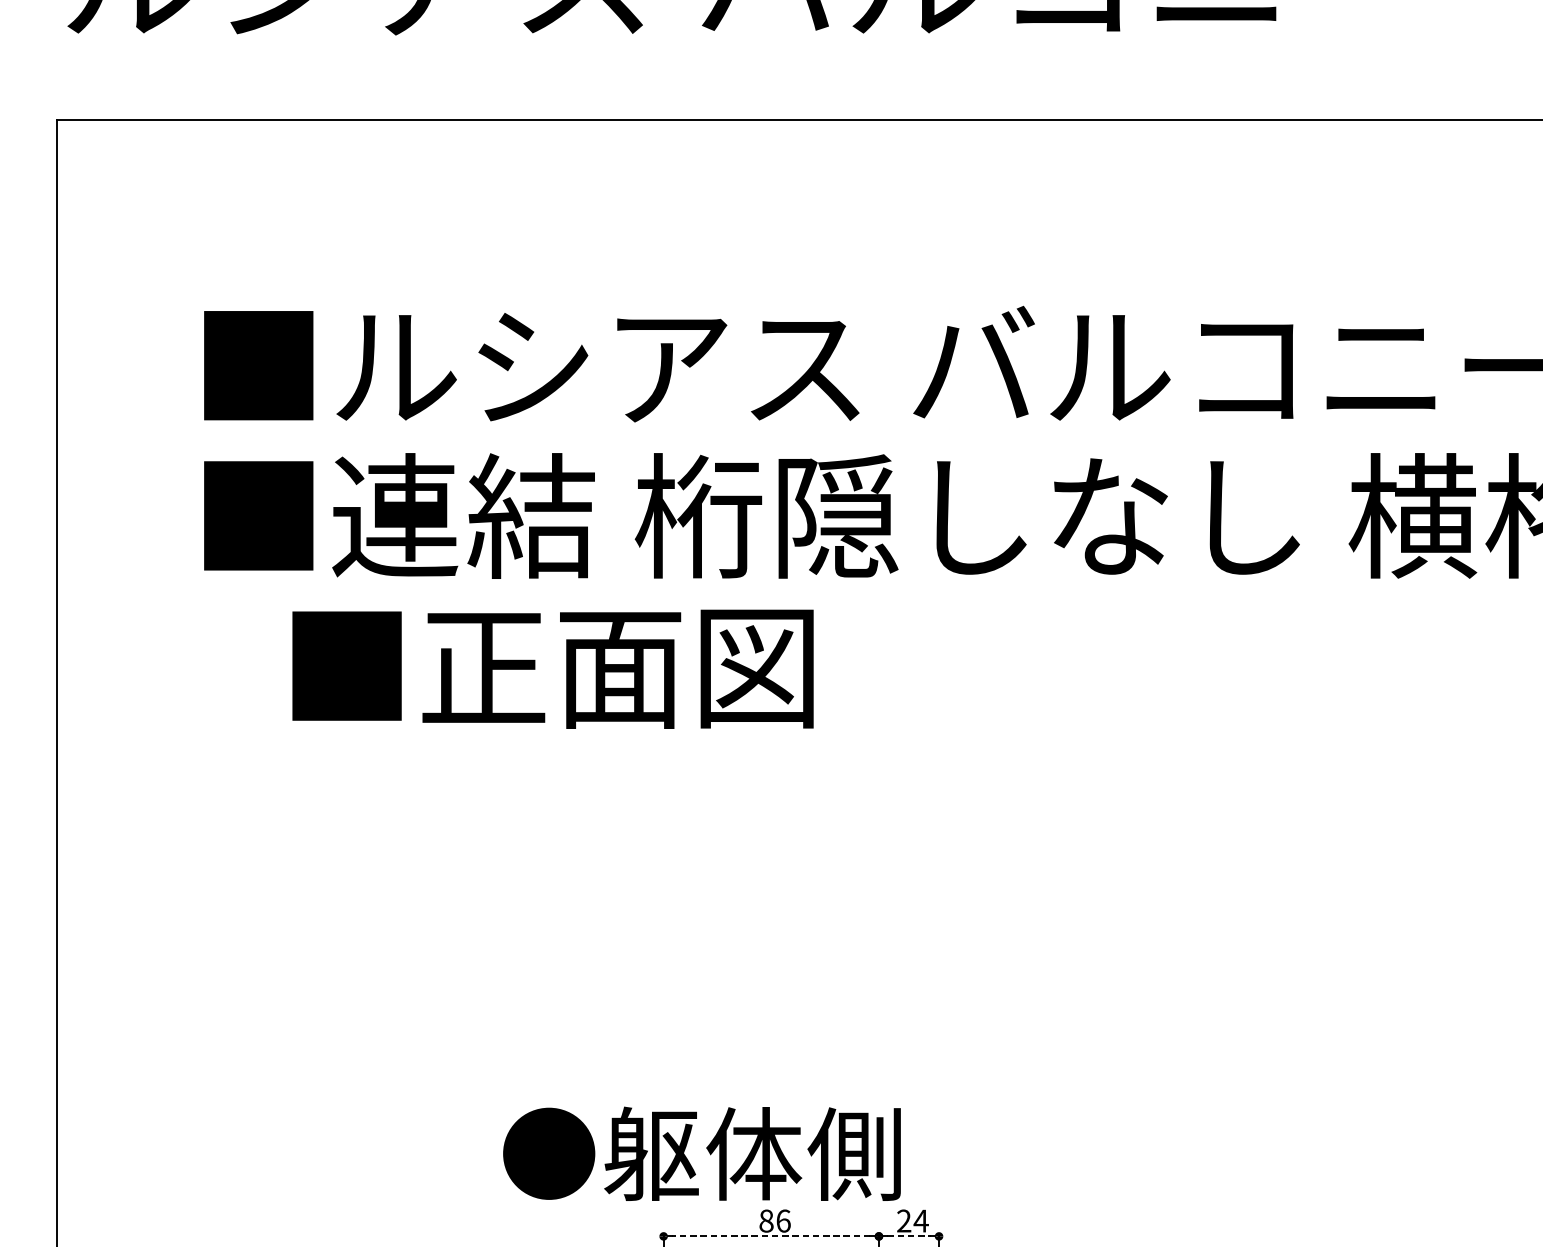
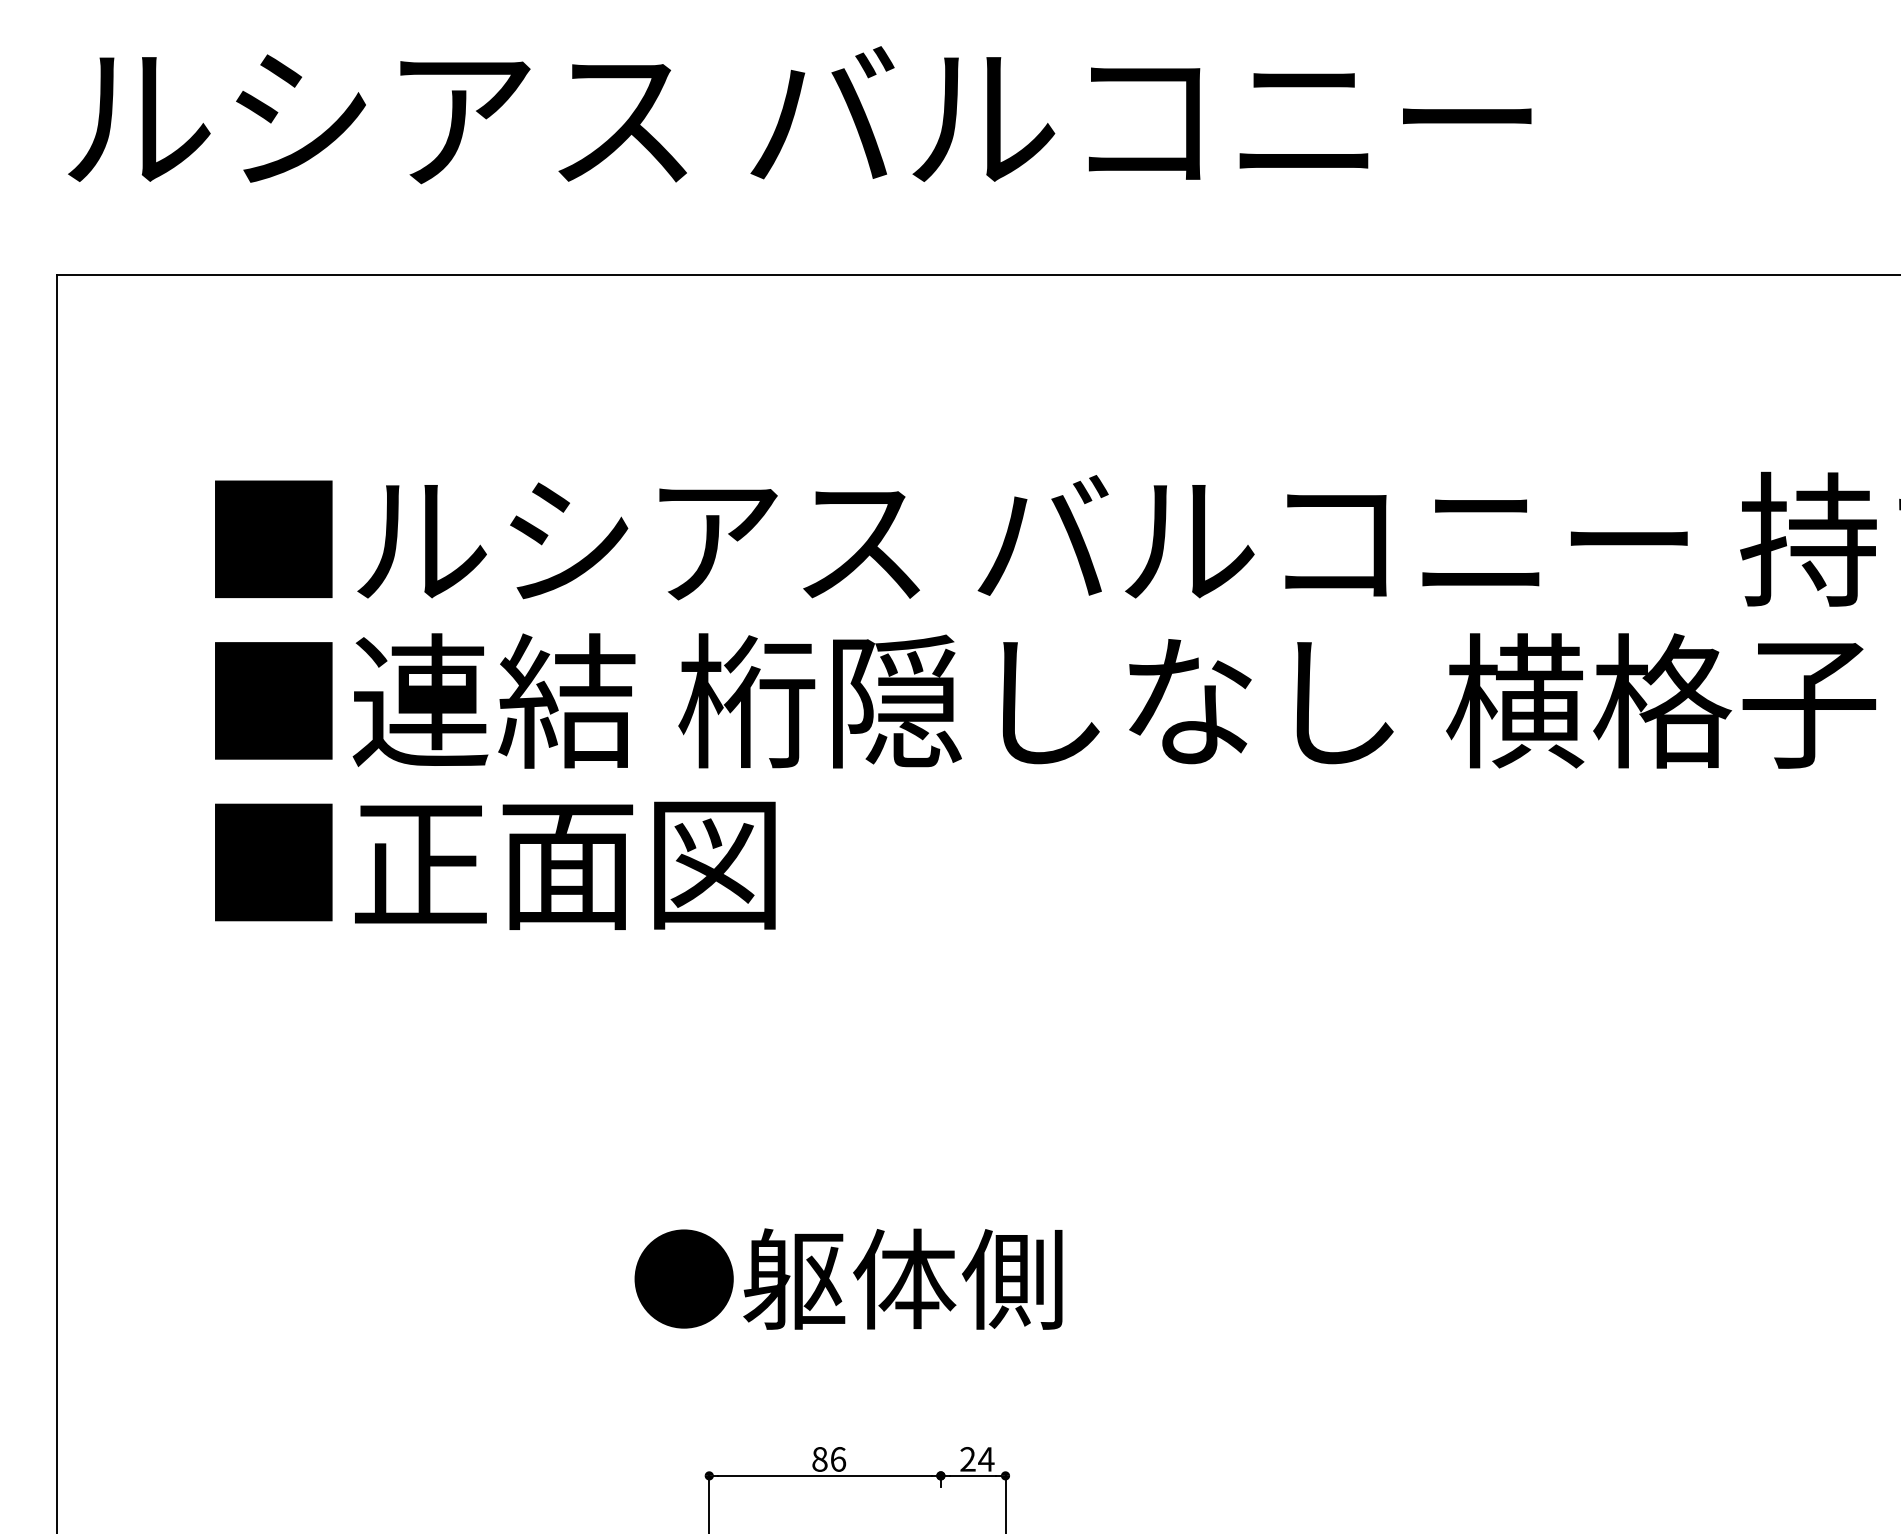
text: (553, 668) -> (495, 865), moved
text: (701, 1153) -> (848, 1278), moved
line: (771, 1236) -> (825, 1475), dashed -> solid
line: (909, 1236) -> (973, 1475), dashed -> solid

